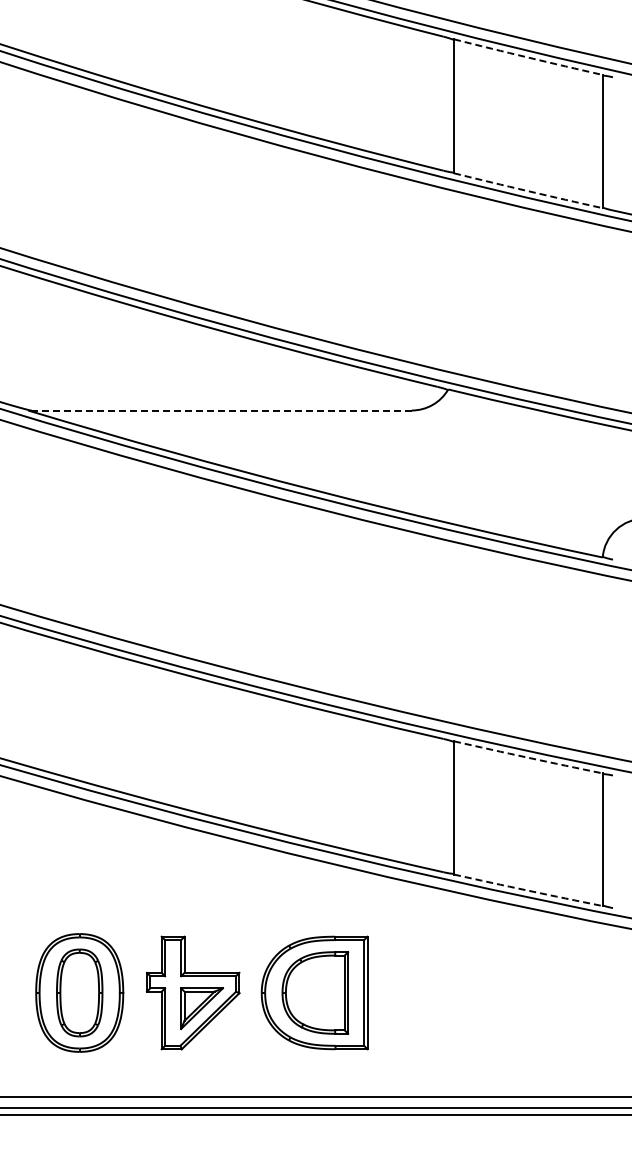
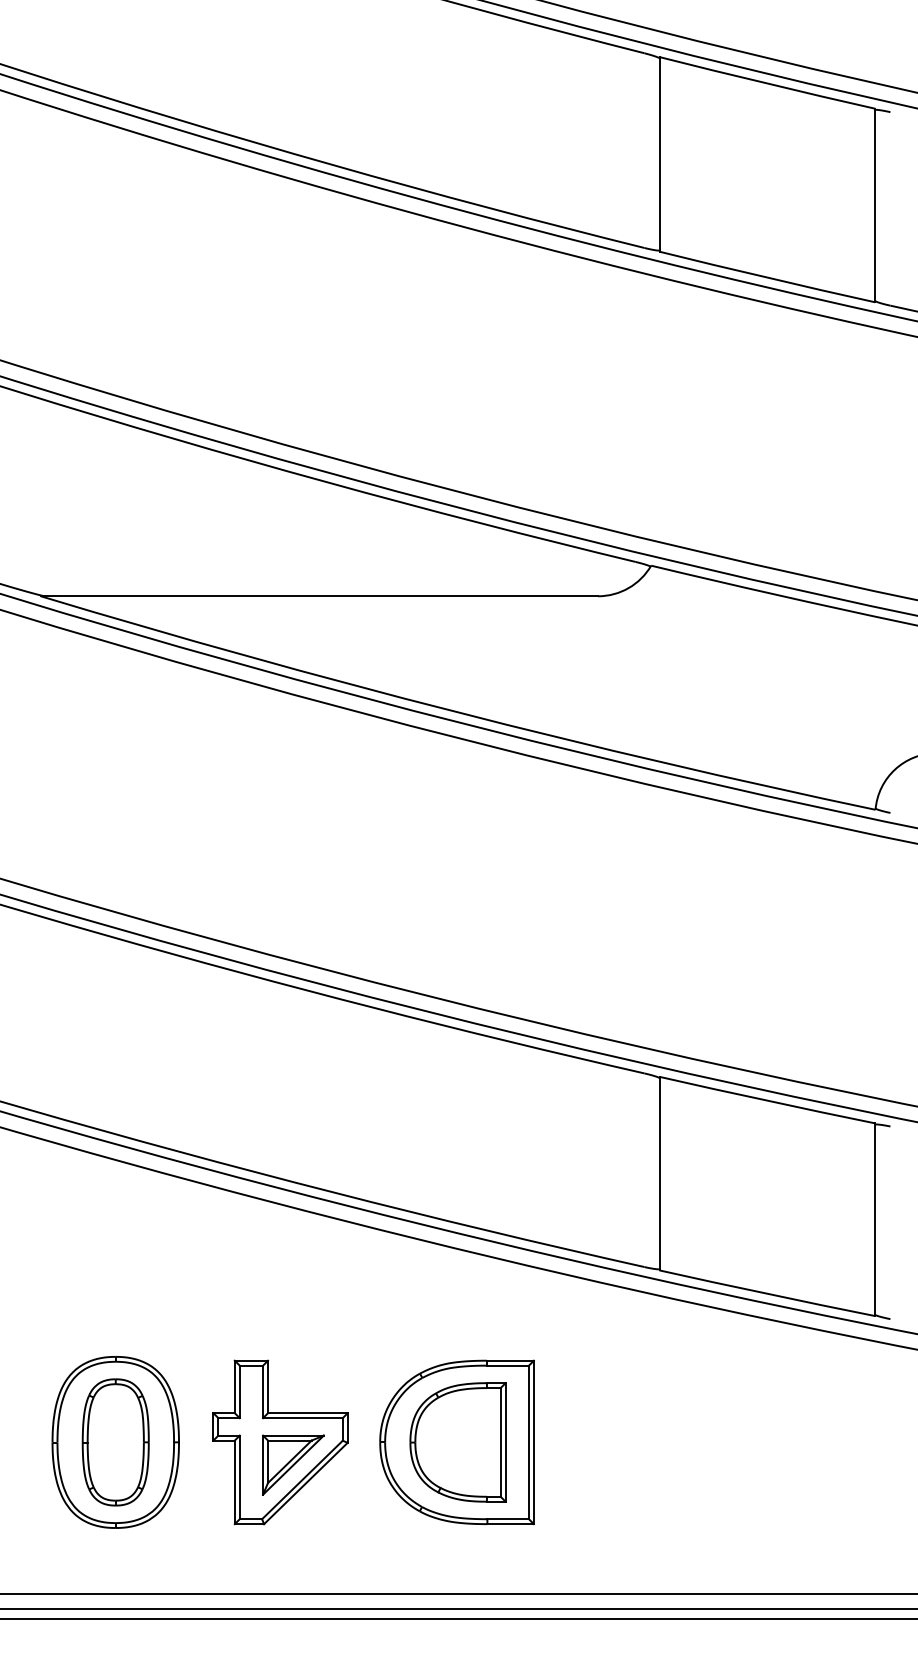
arc: (528, 57) -> (767, 83), dashed -> solid
arc: (528, 191) -> (767, 278), dashed -> solid
line: (219, 410) -> (318, 596), dashed -> solid
arc: (528, 757) -> (767, 1100), dashed -> solid
arc: (528, 890) -> (767, 1293), dashed -> solid

